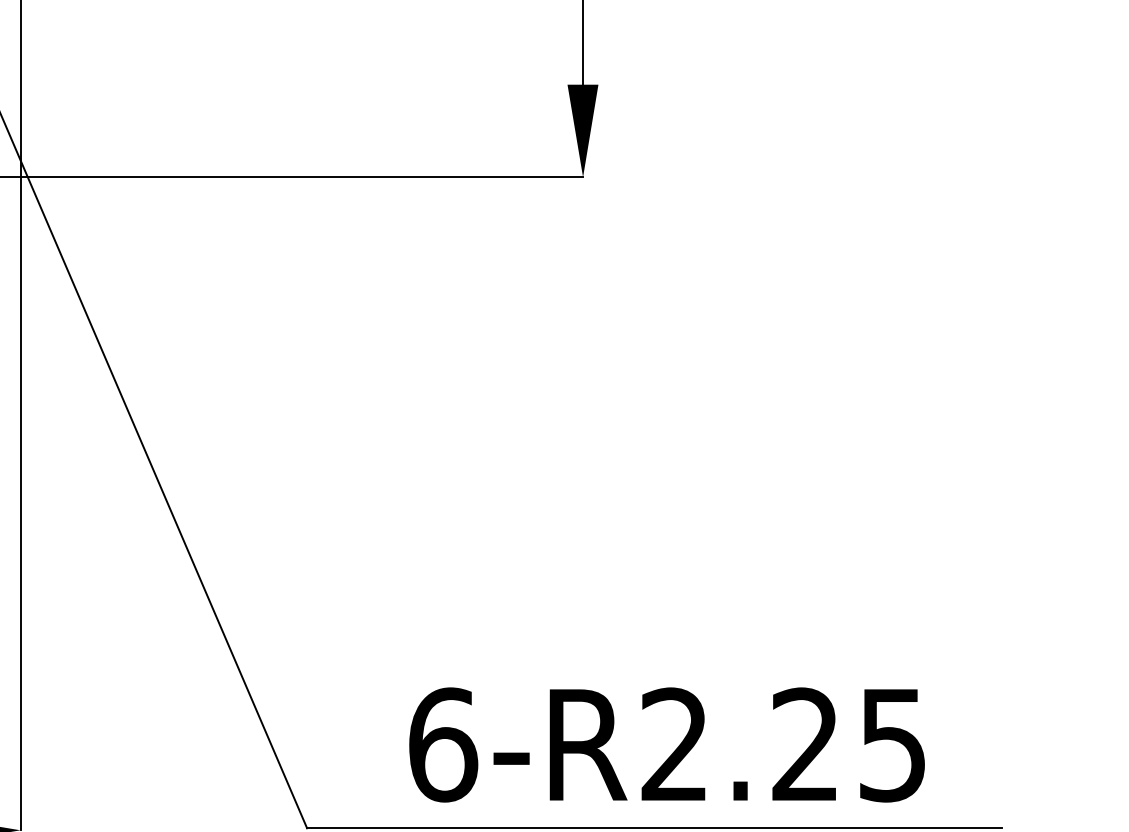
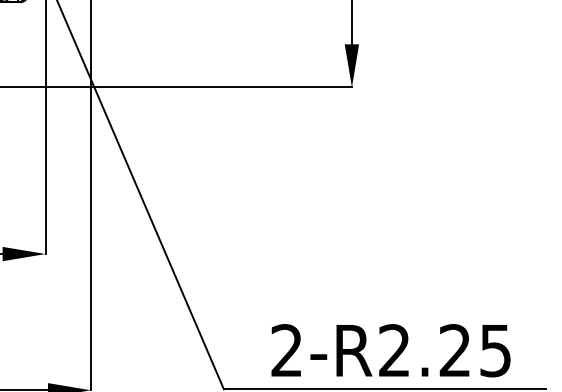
text: (444, 744) -> (287, 350), 6-R2.25 -> 2-R2.25

